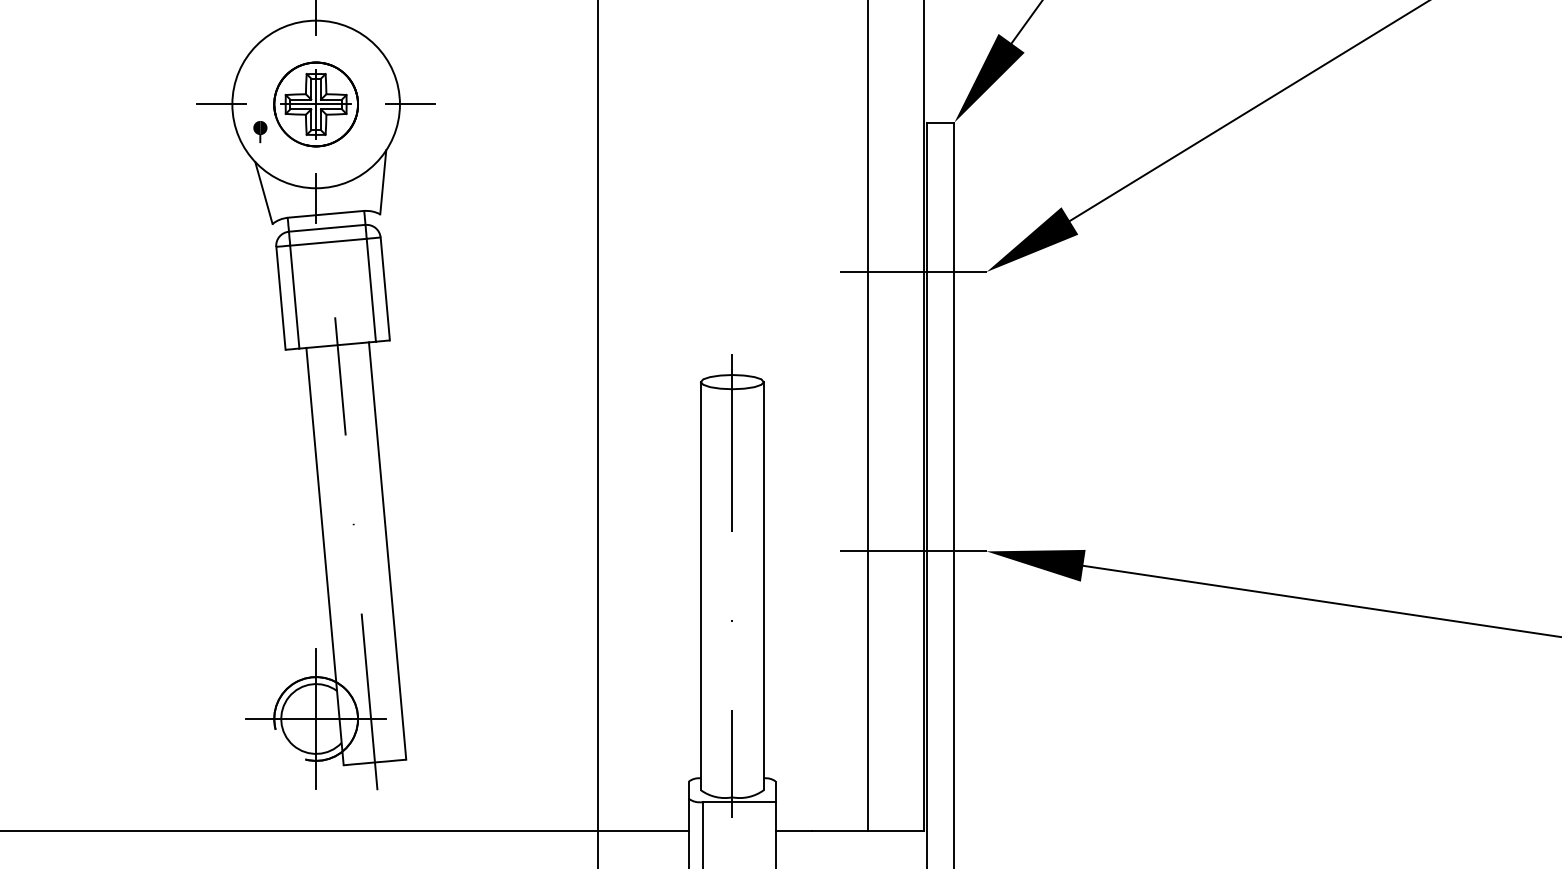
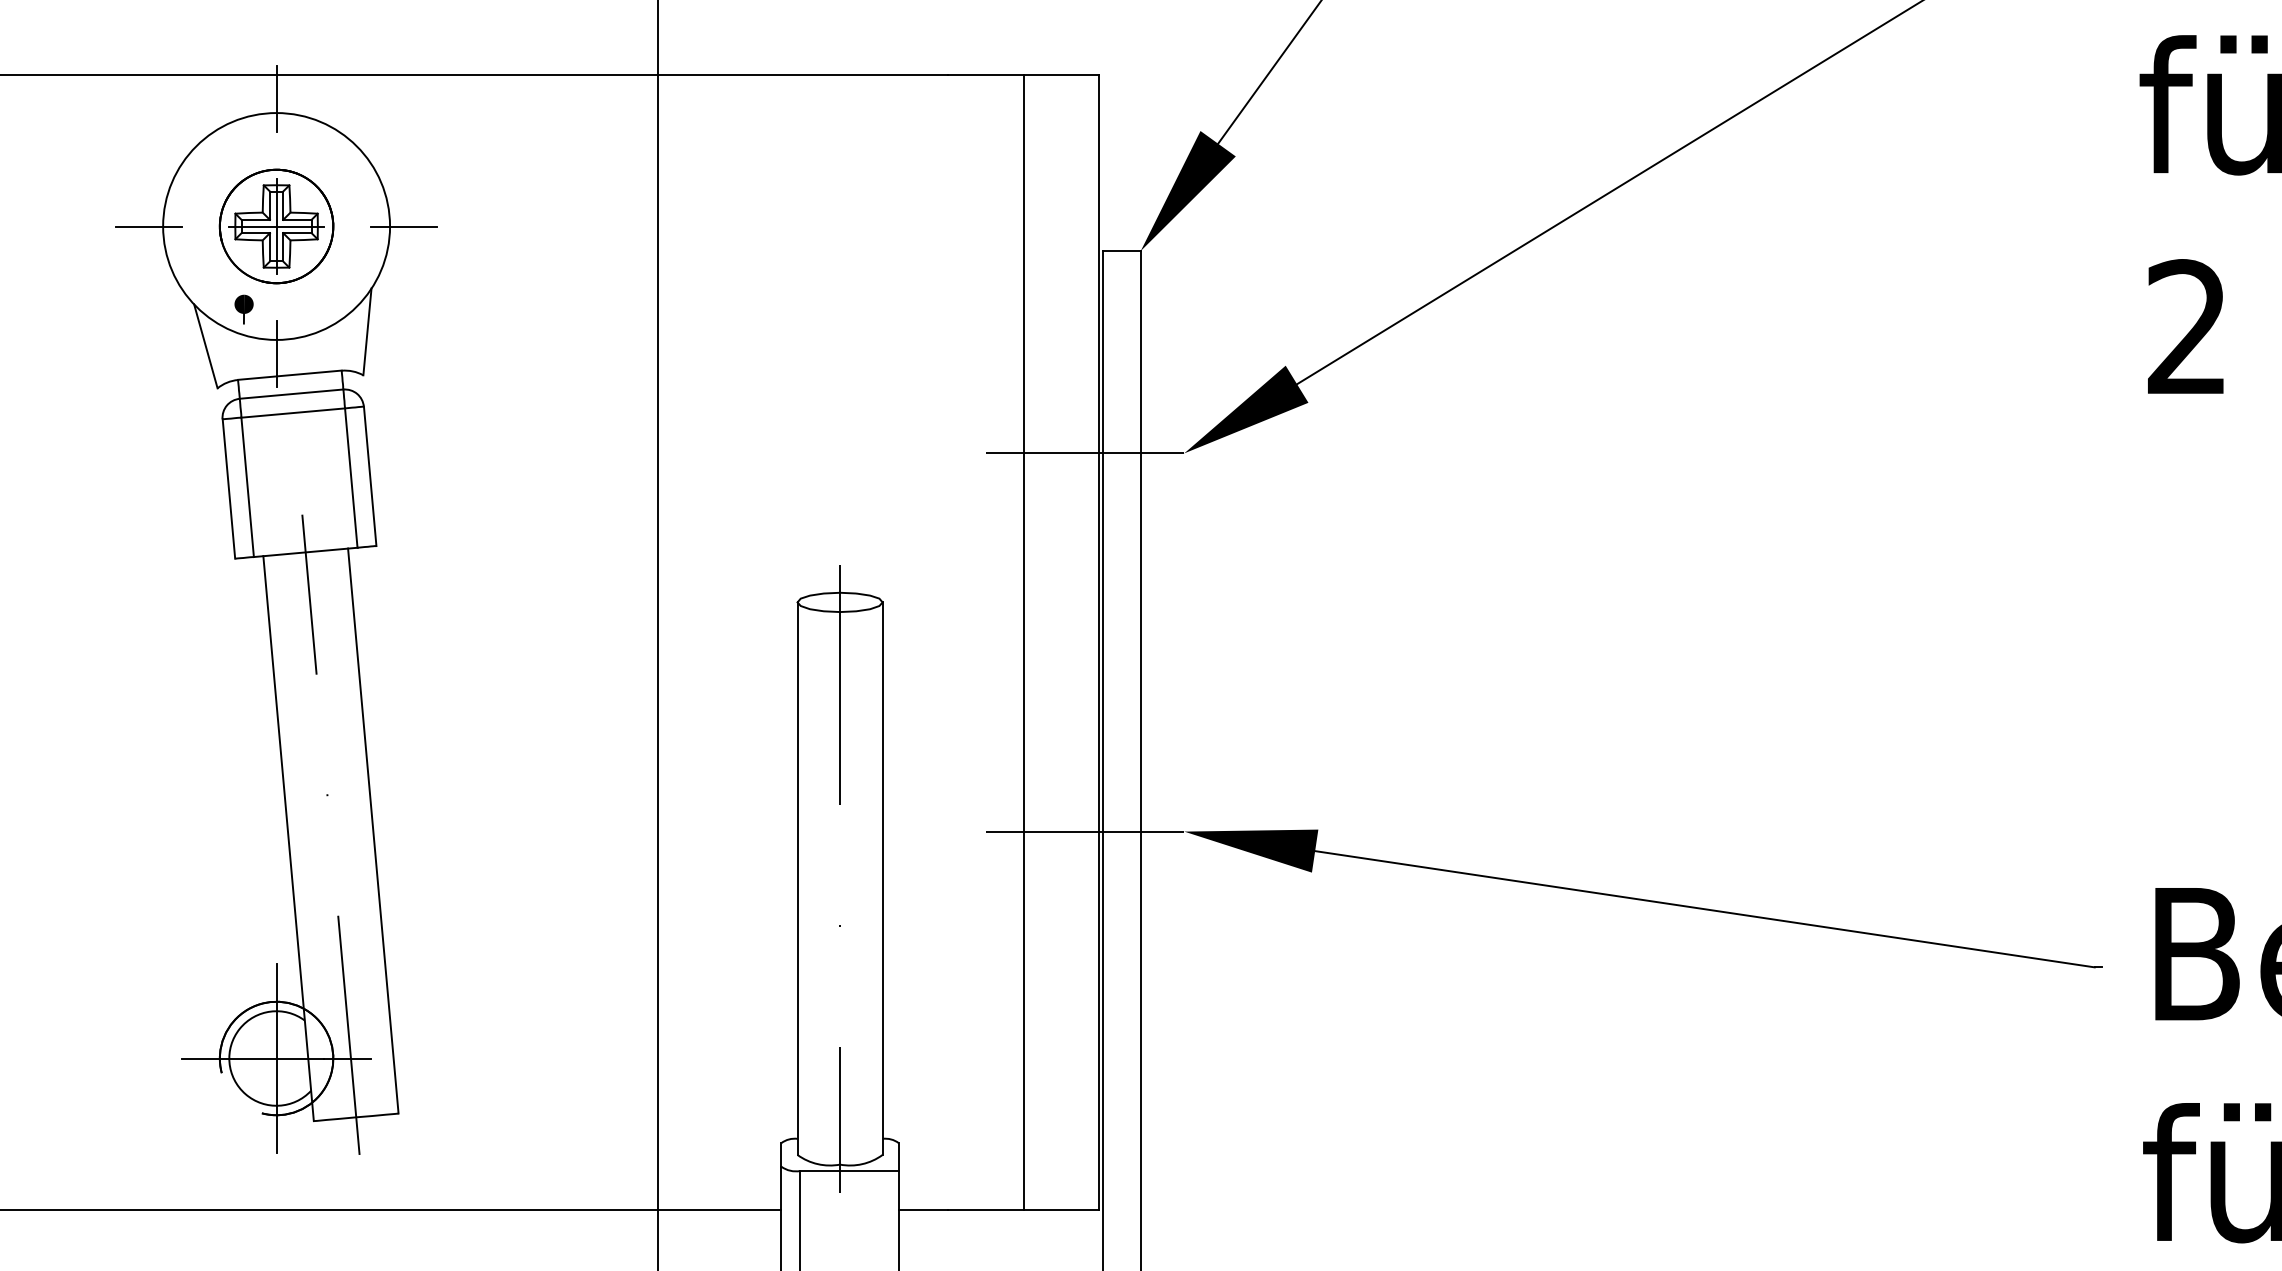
part: (259, 131) -> (243, 309), moved

